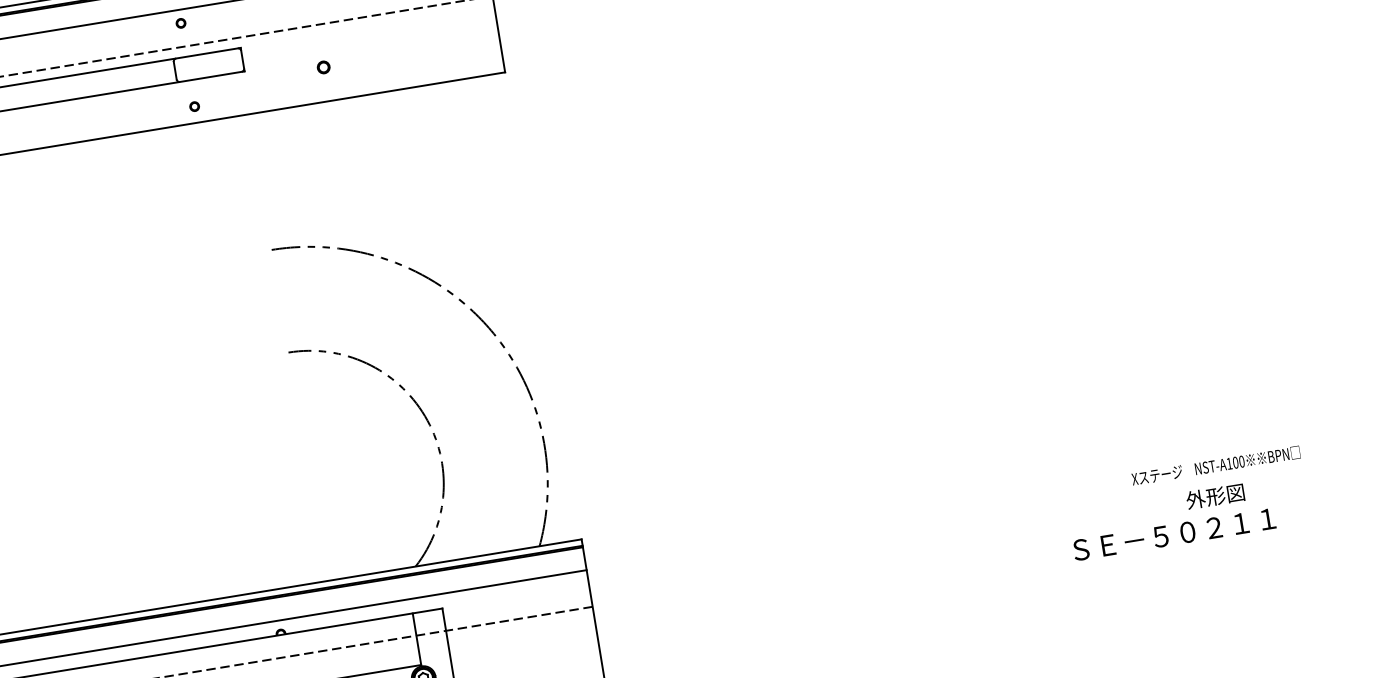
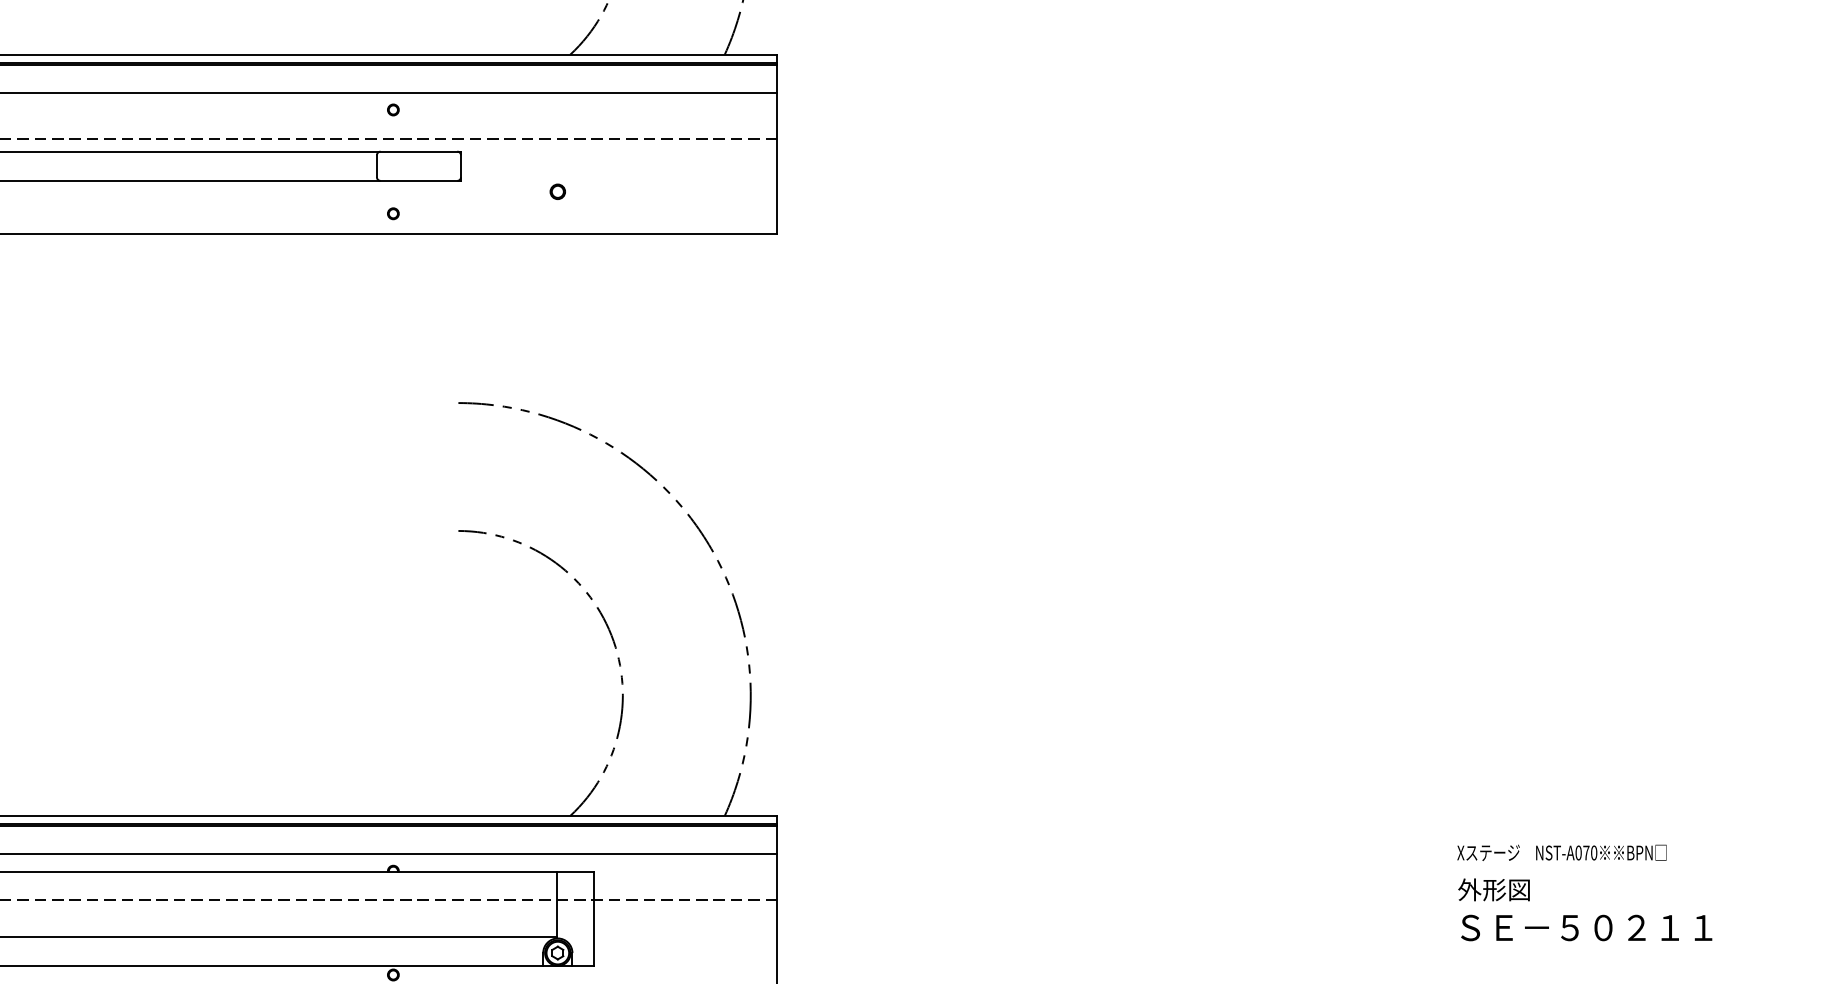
text: (1232, 462) -> (1582, 852), NST-A100 -> NST-A070
text: (1214, 496) -> (1493, 889), moved
text: (1174, 534) -> (1586, 927), moved

